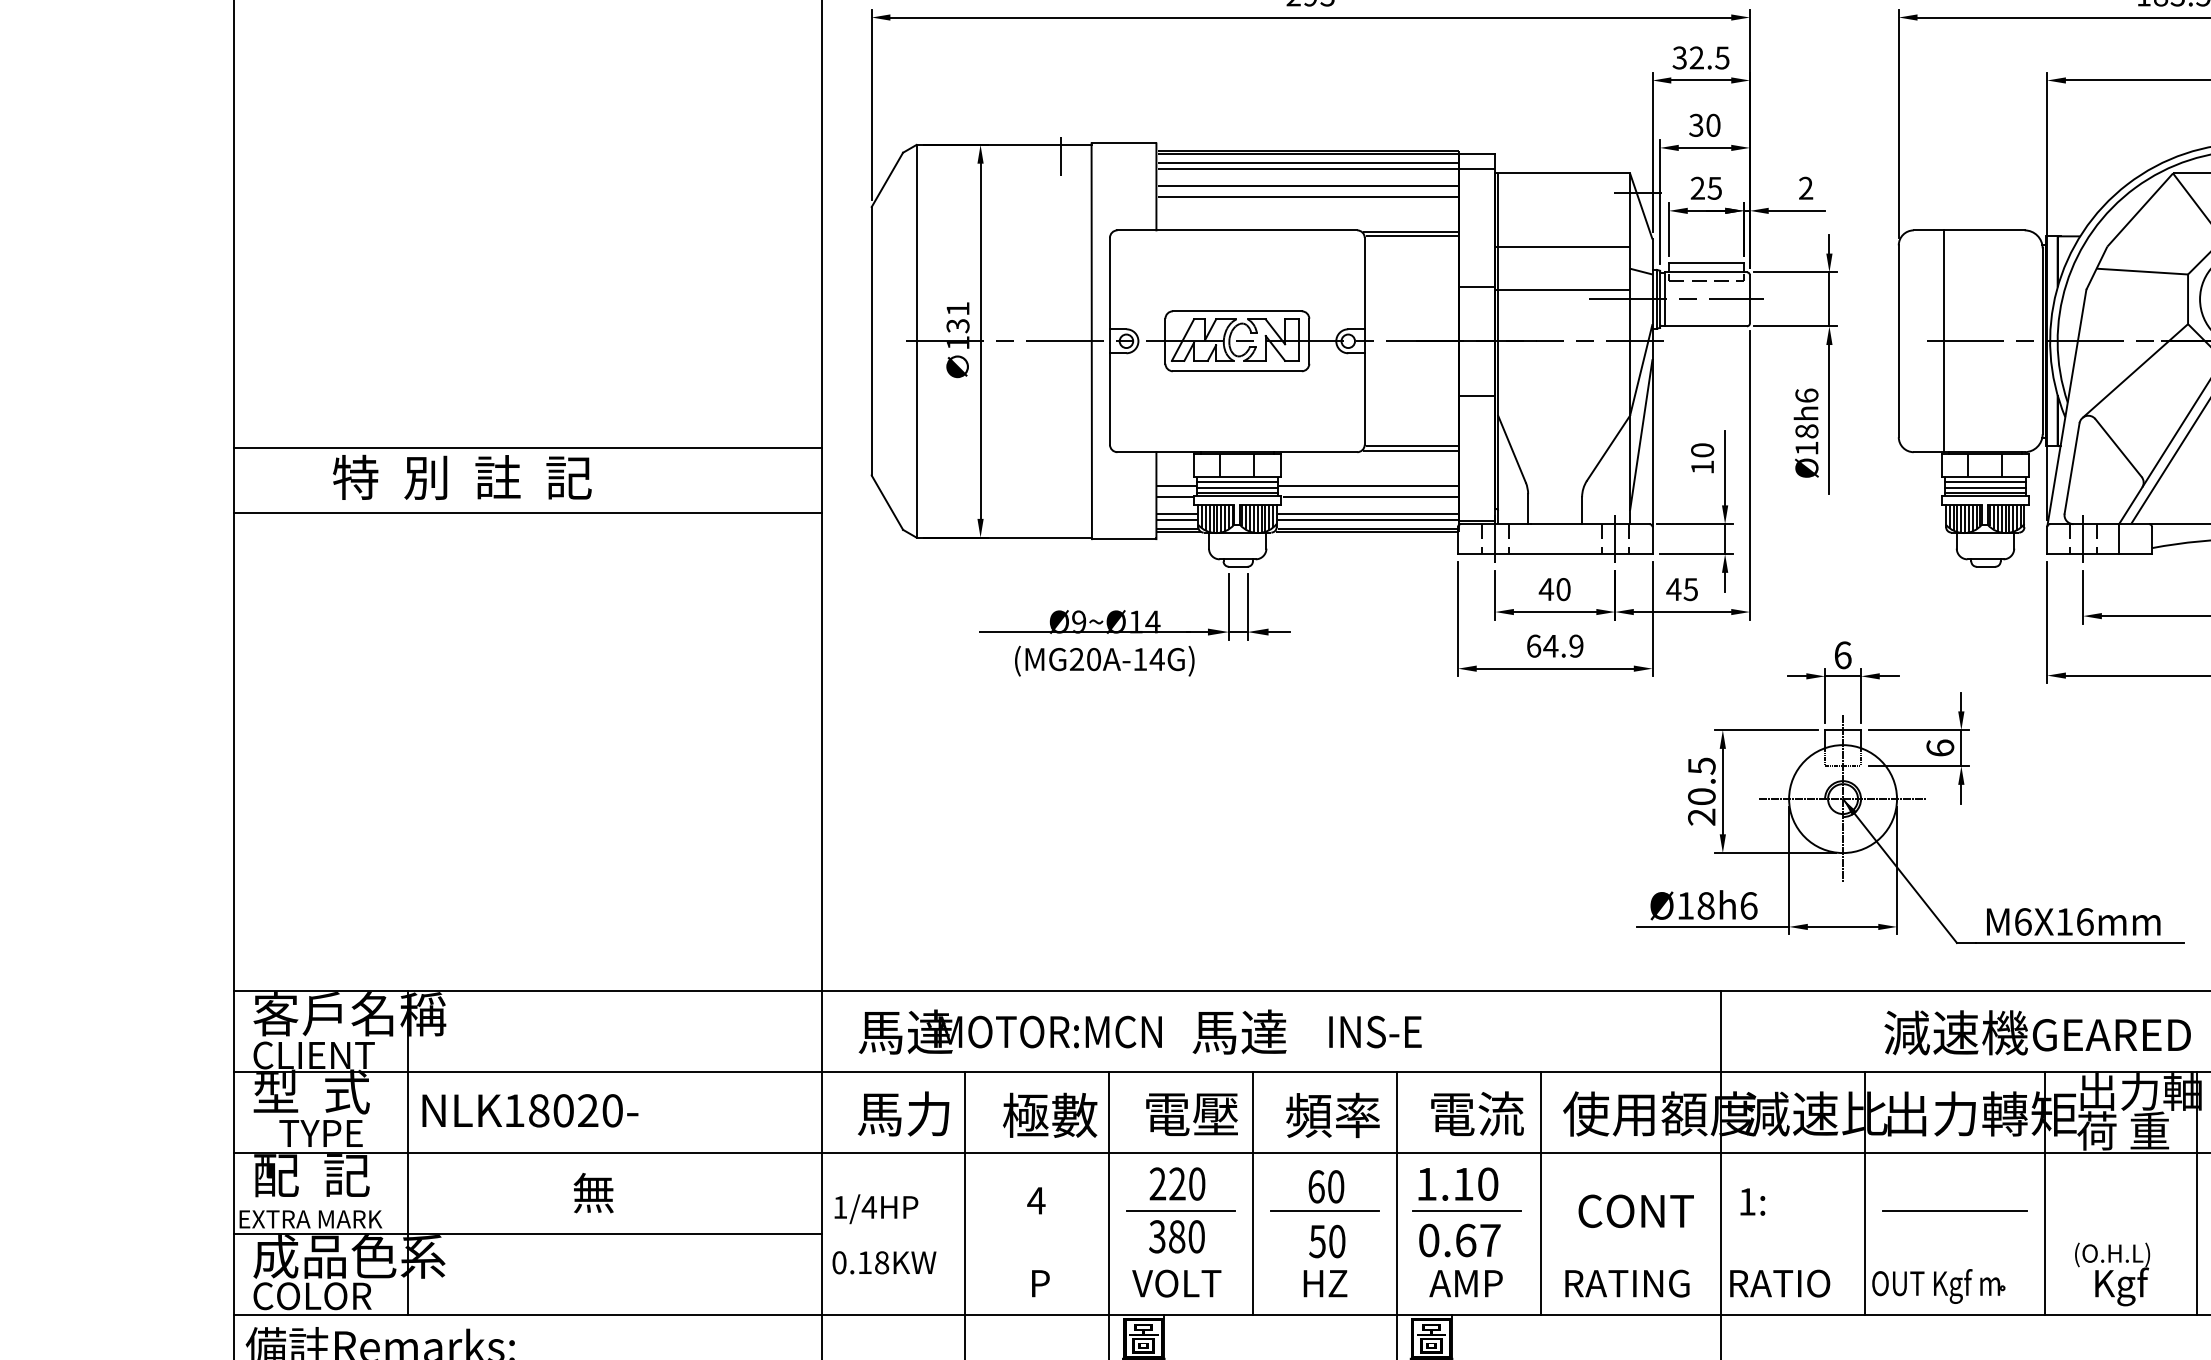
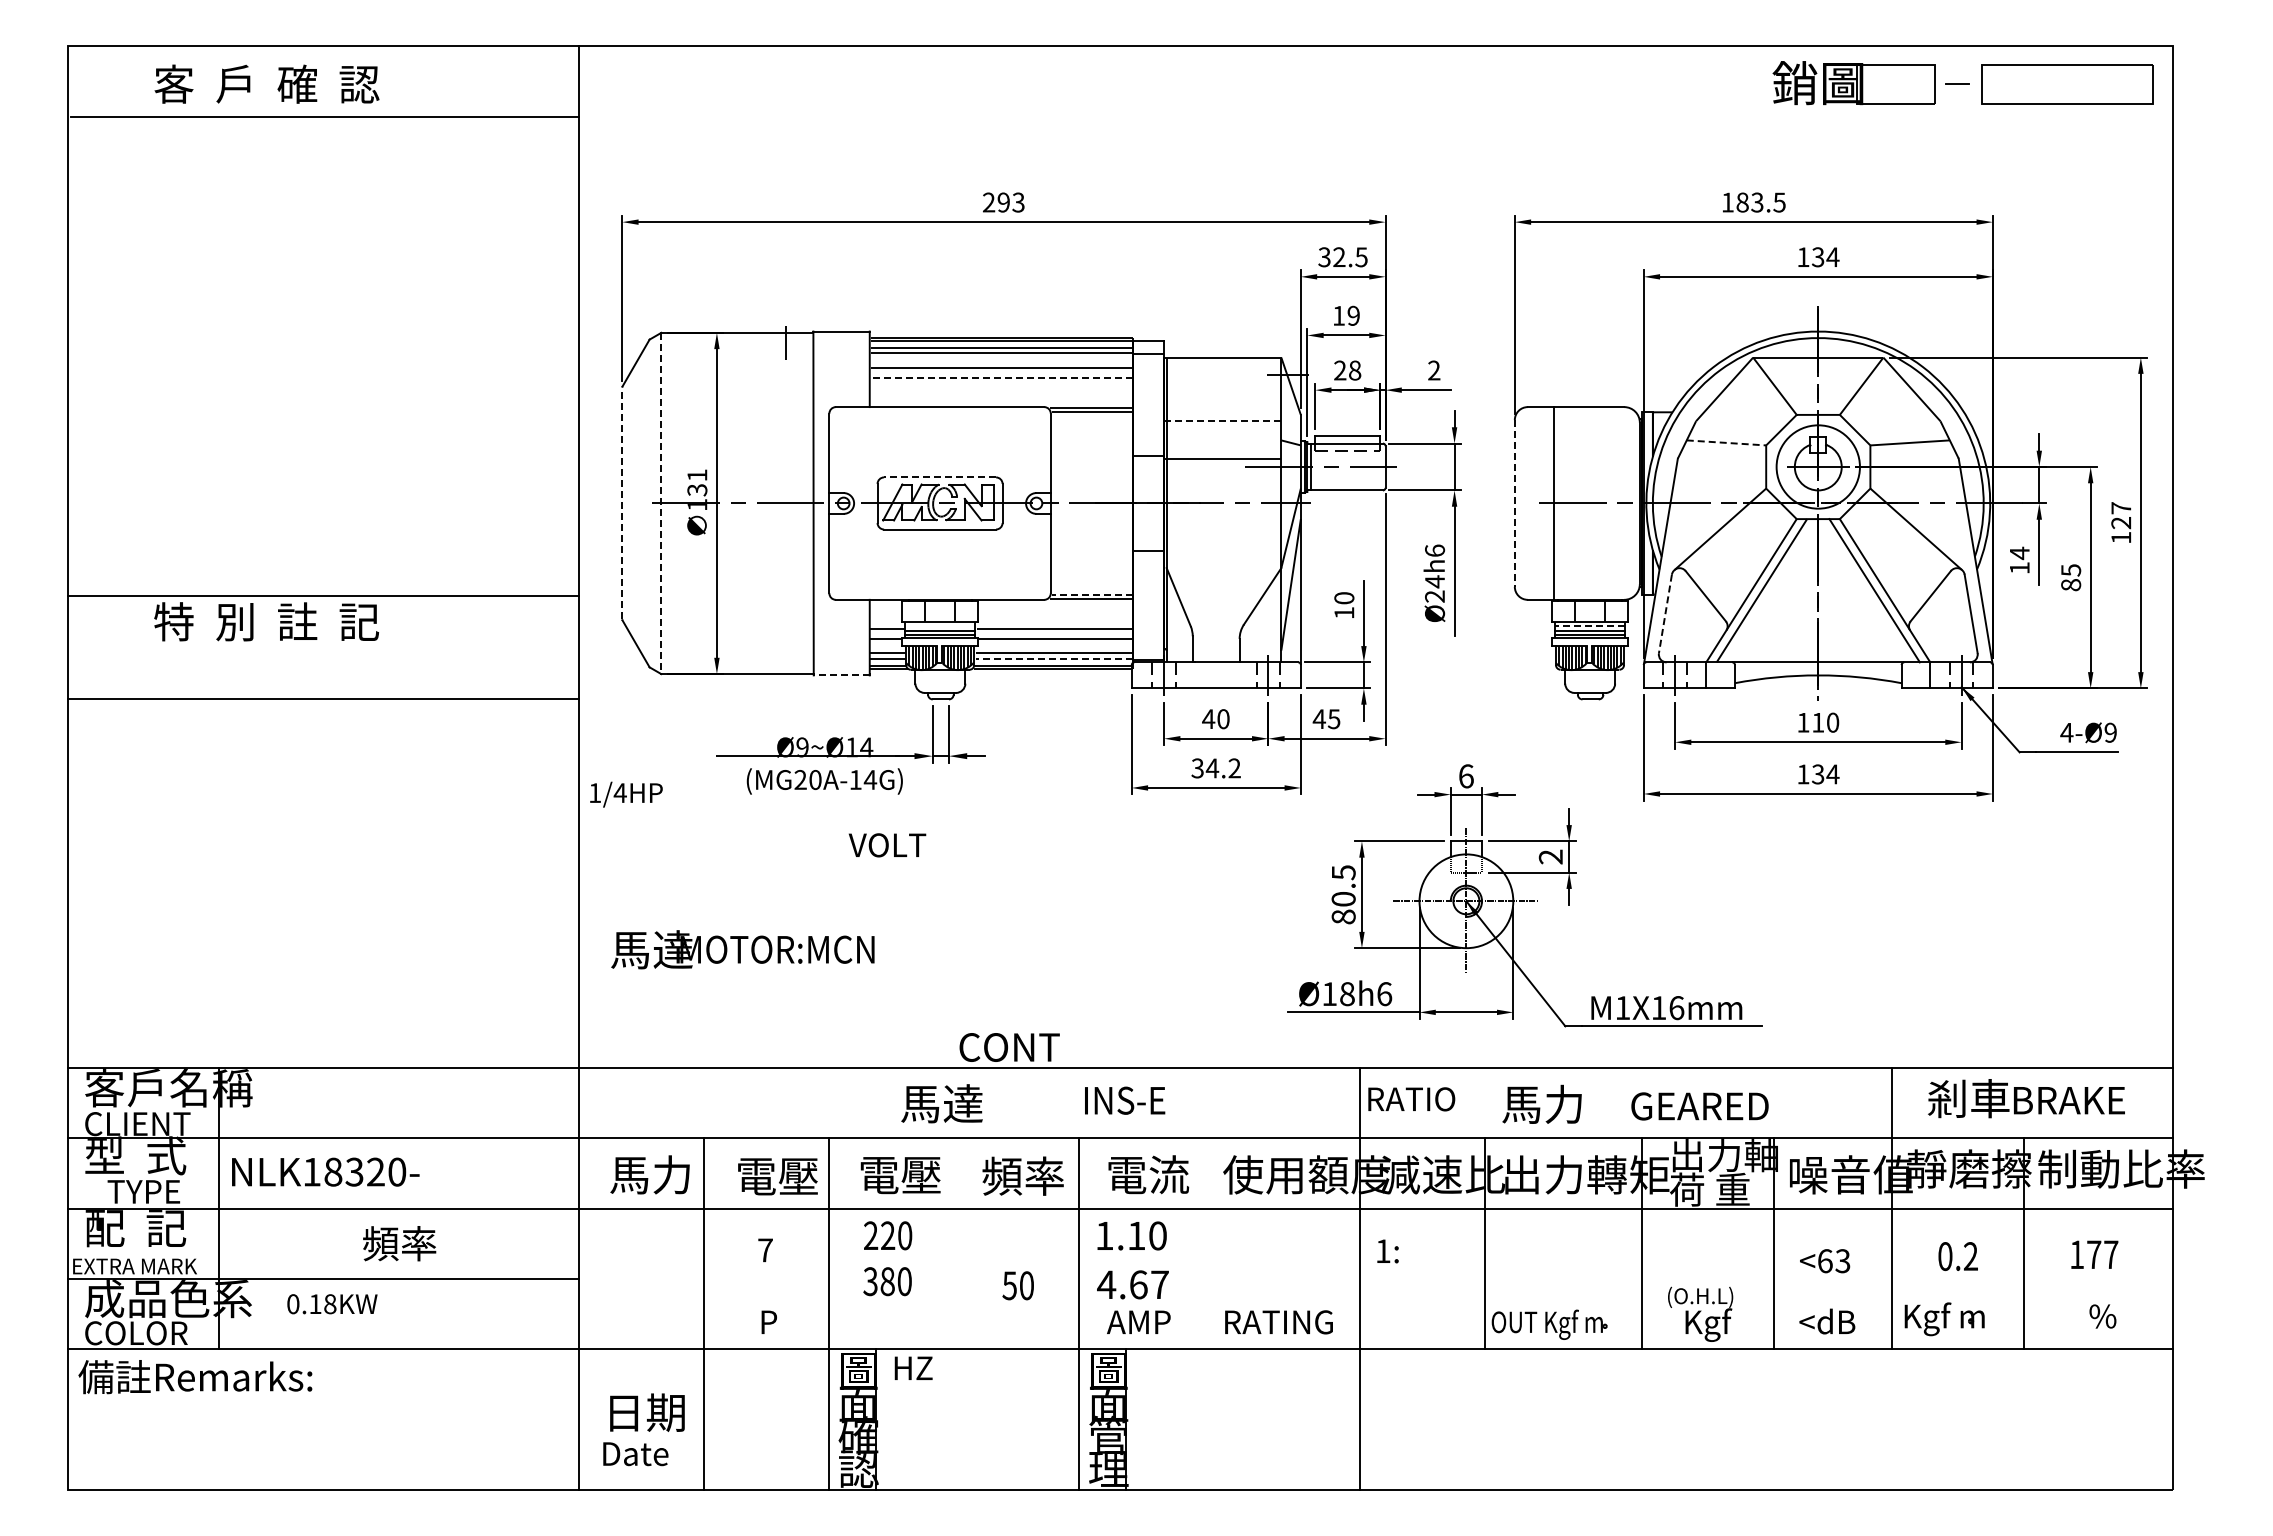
text: (1703, 124) -> (1345, 315), 30 -> 19
text: (1714, 188) -> (1354, 370), 25 -> 28
line: (1308, 196) -> (1001, 377), solid -> dashed
line: (1562, 246) -> (1222, 421), solid -> dashed
line: (2142, 271) -> (1726, 442), solid -> dashed
line: (1236, 311) -> (939, 477), solid -> dashed
line: (871, 341) -> (622, 503), solid -> dashed
line: (916, 341) -> (661, 503), solid -> dashed
line: (1898, 341) -> (1514, 503), solid -> dashed
text: (1807, 439) -> (1435, 588), Ø18h6 -> Ø24h6
line: (1411, 446) -> (1091, 594), solid -> dashed
line: (2072, 469) -> (1665, 614), solid -> dashed
line: (1237, 482) -> (940, 626), removed
line: (1984, 482) -> (1589, 626), solid -> dashed
line: (527, 512) -> (323, 699), moved
line: (1369, 519) -> (1054, 658), solid -> dashed
line: (1123, 539) -> (841, 675), solid -> dashed
text: (1554, 646) -> (1215, 768), 64.9 -> 34.2
text: (1939, 747) -> (1550, 856), 6 -> 2
text: (1701, 816) -> (1343, 916), 20.5 -> 80.5
text: (2023, 922) -> (1623, 1008), M6X16mm -> M1X16mm
text: (1009, 1031) -> (742, 949), moved
text: (1375, 1031) -> (1125, 1100), moved
text: (1955, 1031) -> (1564, 1103), 減速機 -> 馬力
text: (563, 1110) -> (354, 1171), NLK18020- -> NLK18320-
text: (1050, 1114) -> (777, 1175), 極數 -> 電壓
part: (1324, 1190) -> (1015, 1241), removed
text: (615, 1192) -> (399, 1243), 無 -> 頻率
line: (1252, 1192) -> (953, 1243), removed
line: (1540, 1192) -> (1203, 1243), removed
text: (1036, 1200) -> (765, 1250), 4 -> 7
text: (876, 1209) -> (626, 794), moved
line: (1181, 1211) -> (891, 1259), removed
line: (1466, 1211) -> (1139, 1259), removed
text: (1636, 1211) -> (1009, 1047), moved
line: (1953, 1211) -> (1562, 1259), removed
text: (1428, 1240) -> (1106, 1284), 0.67 -> 4.67
text: (884, 1263) -> (332, 1304), moved
text: (1325, 1282) -> (913, 1367), moved
text: (1176, 1283) -> (887, 845), moved
text: (1779, 1283) -> (1411, 1099), moved

